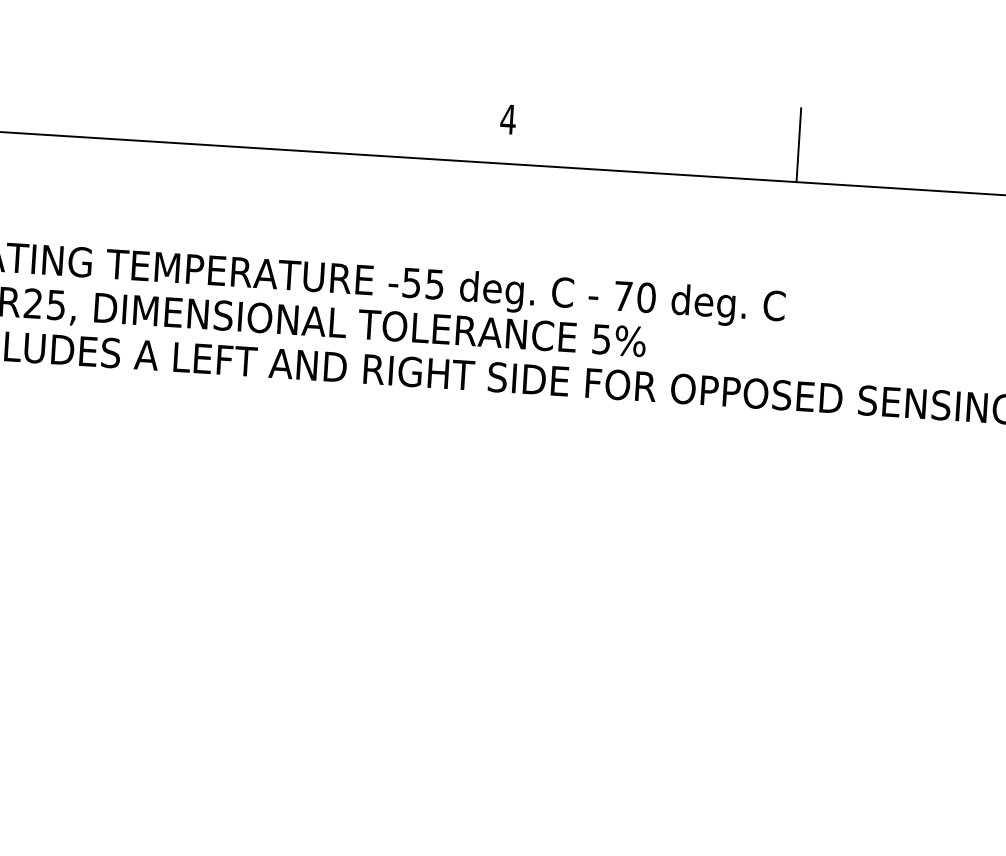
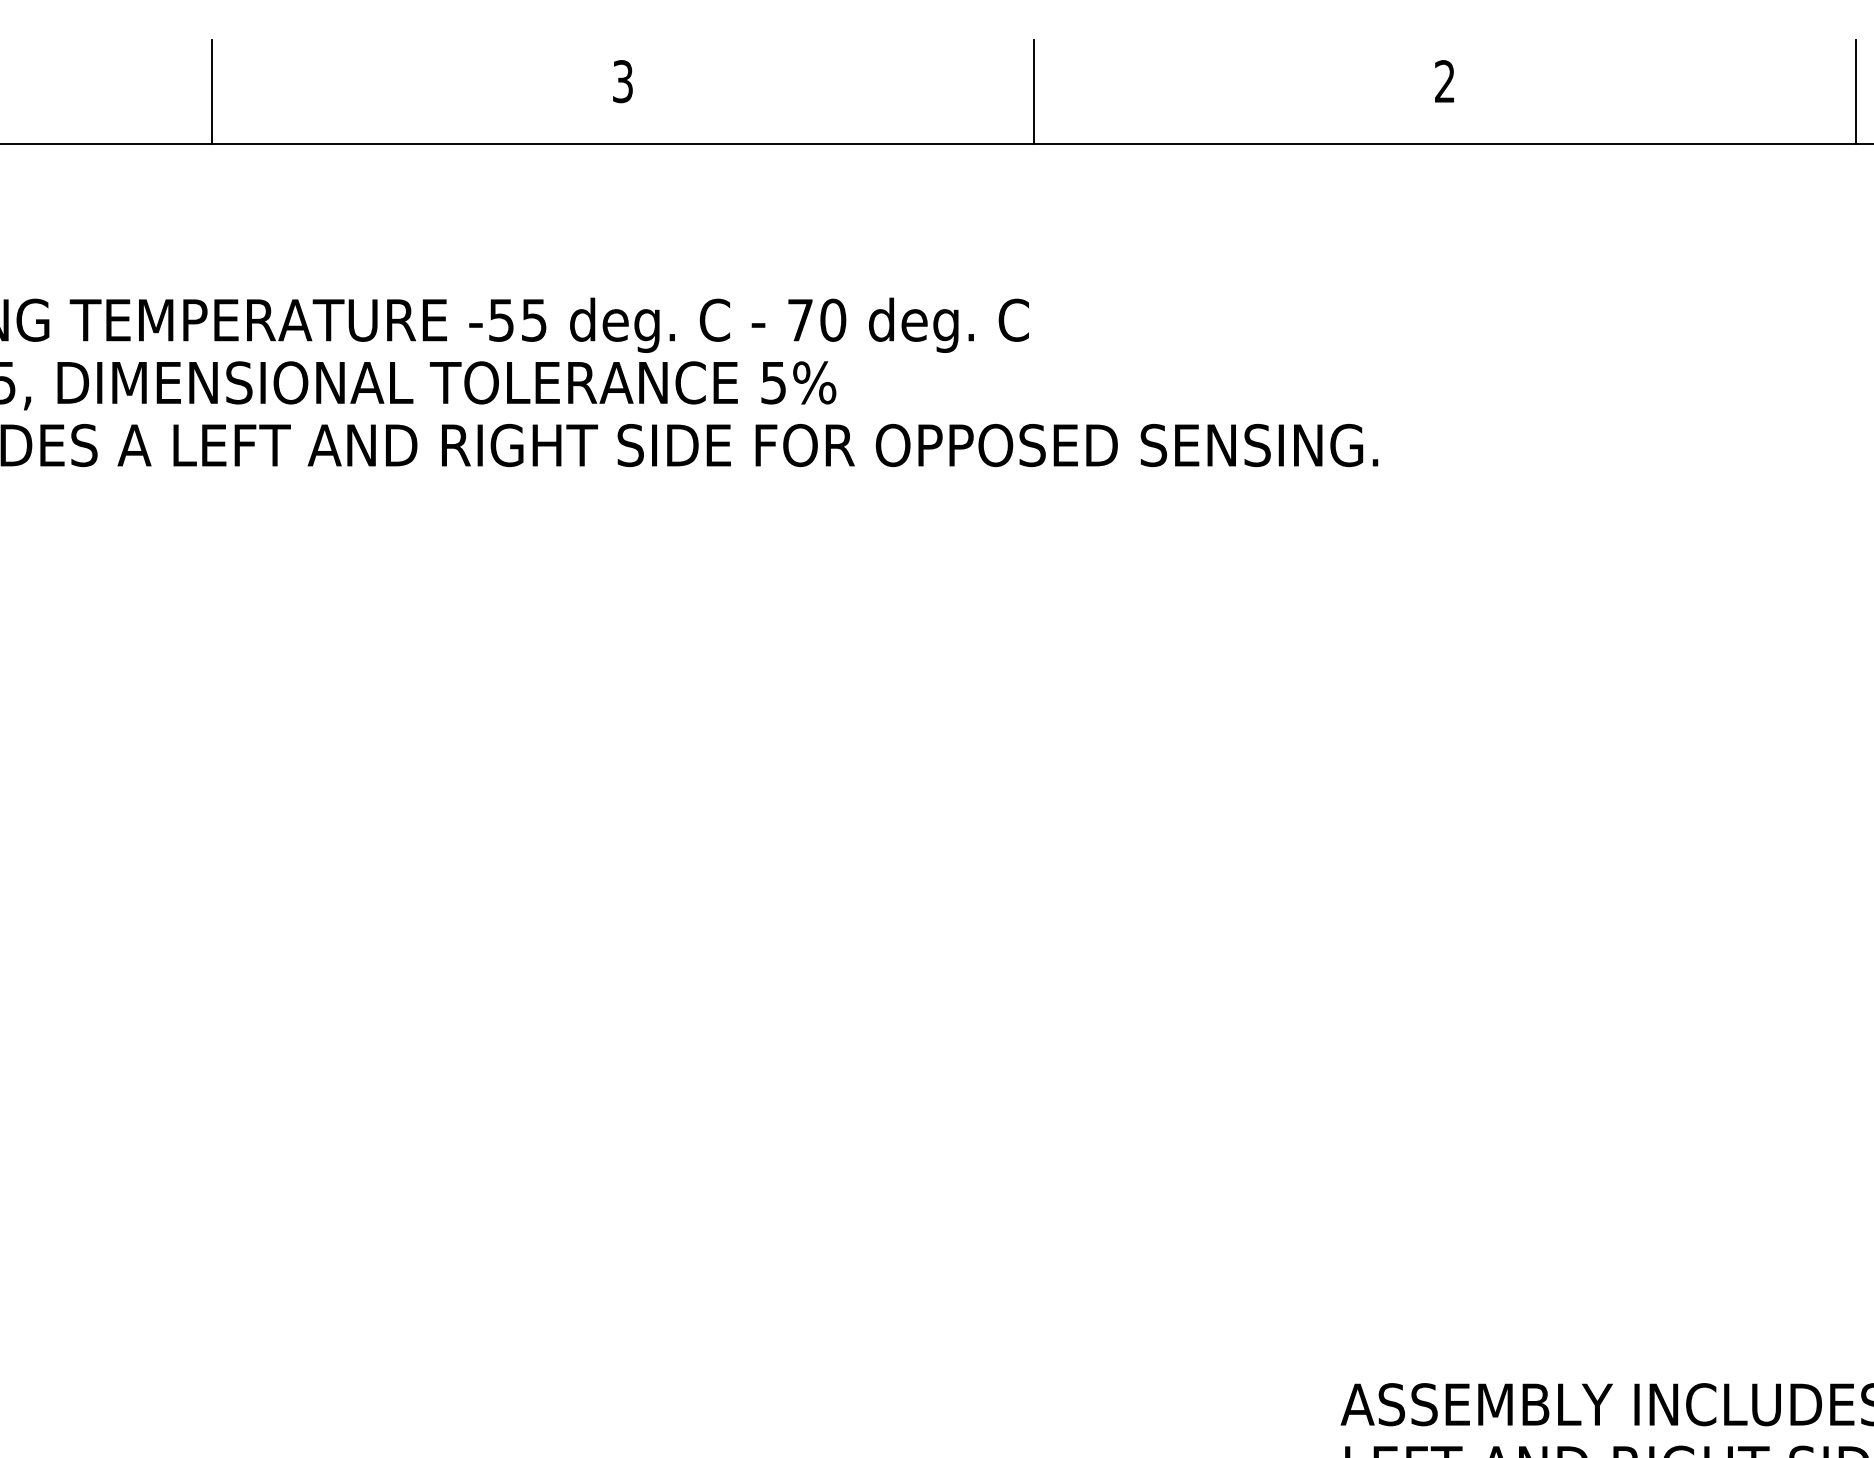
line: (217, 108) -> (212, 91), added
text: (508, 119) -> (622, 81), 4 -> 3

